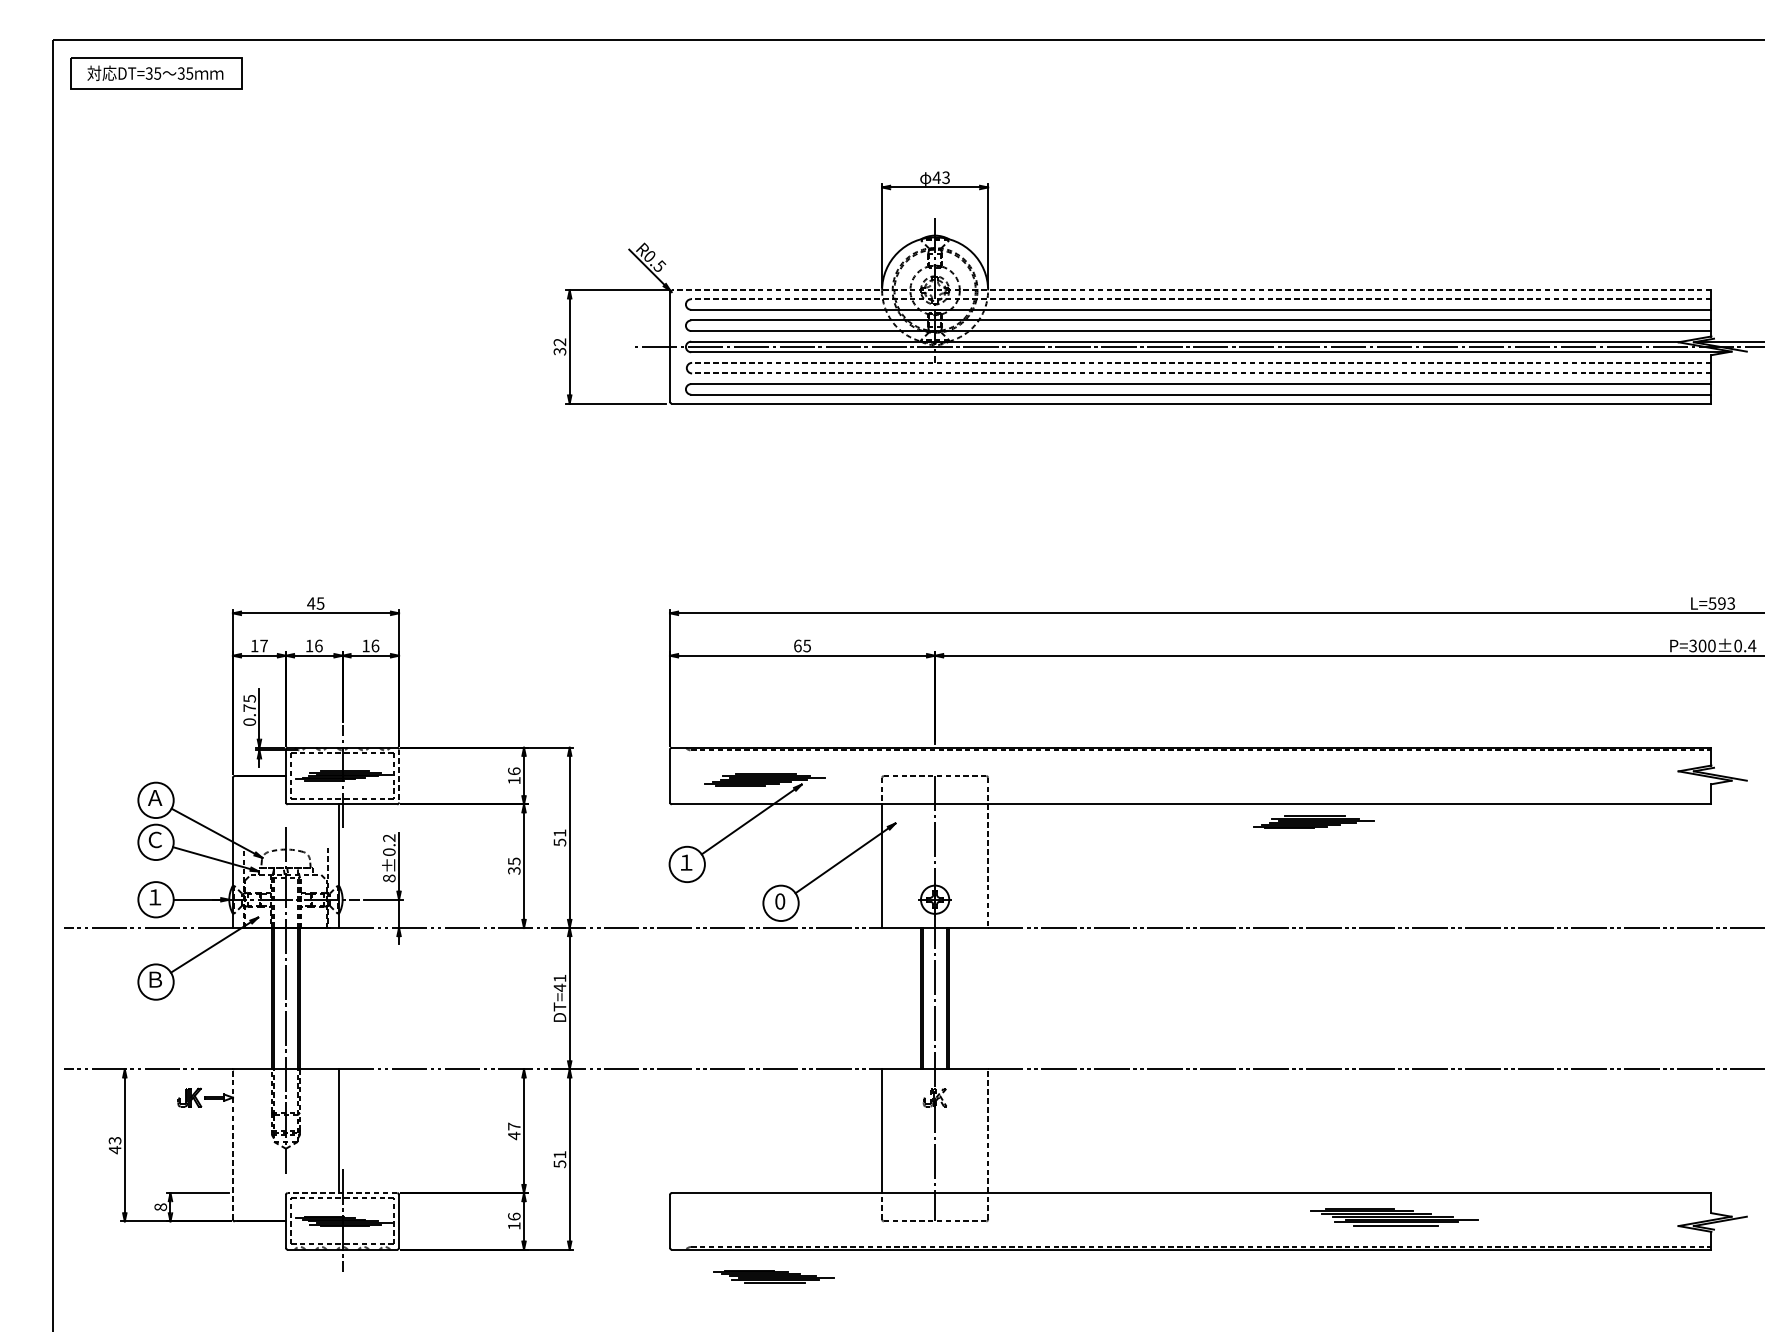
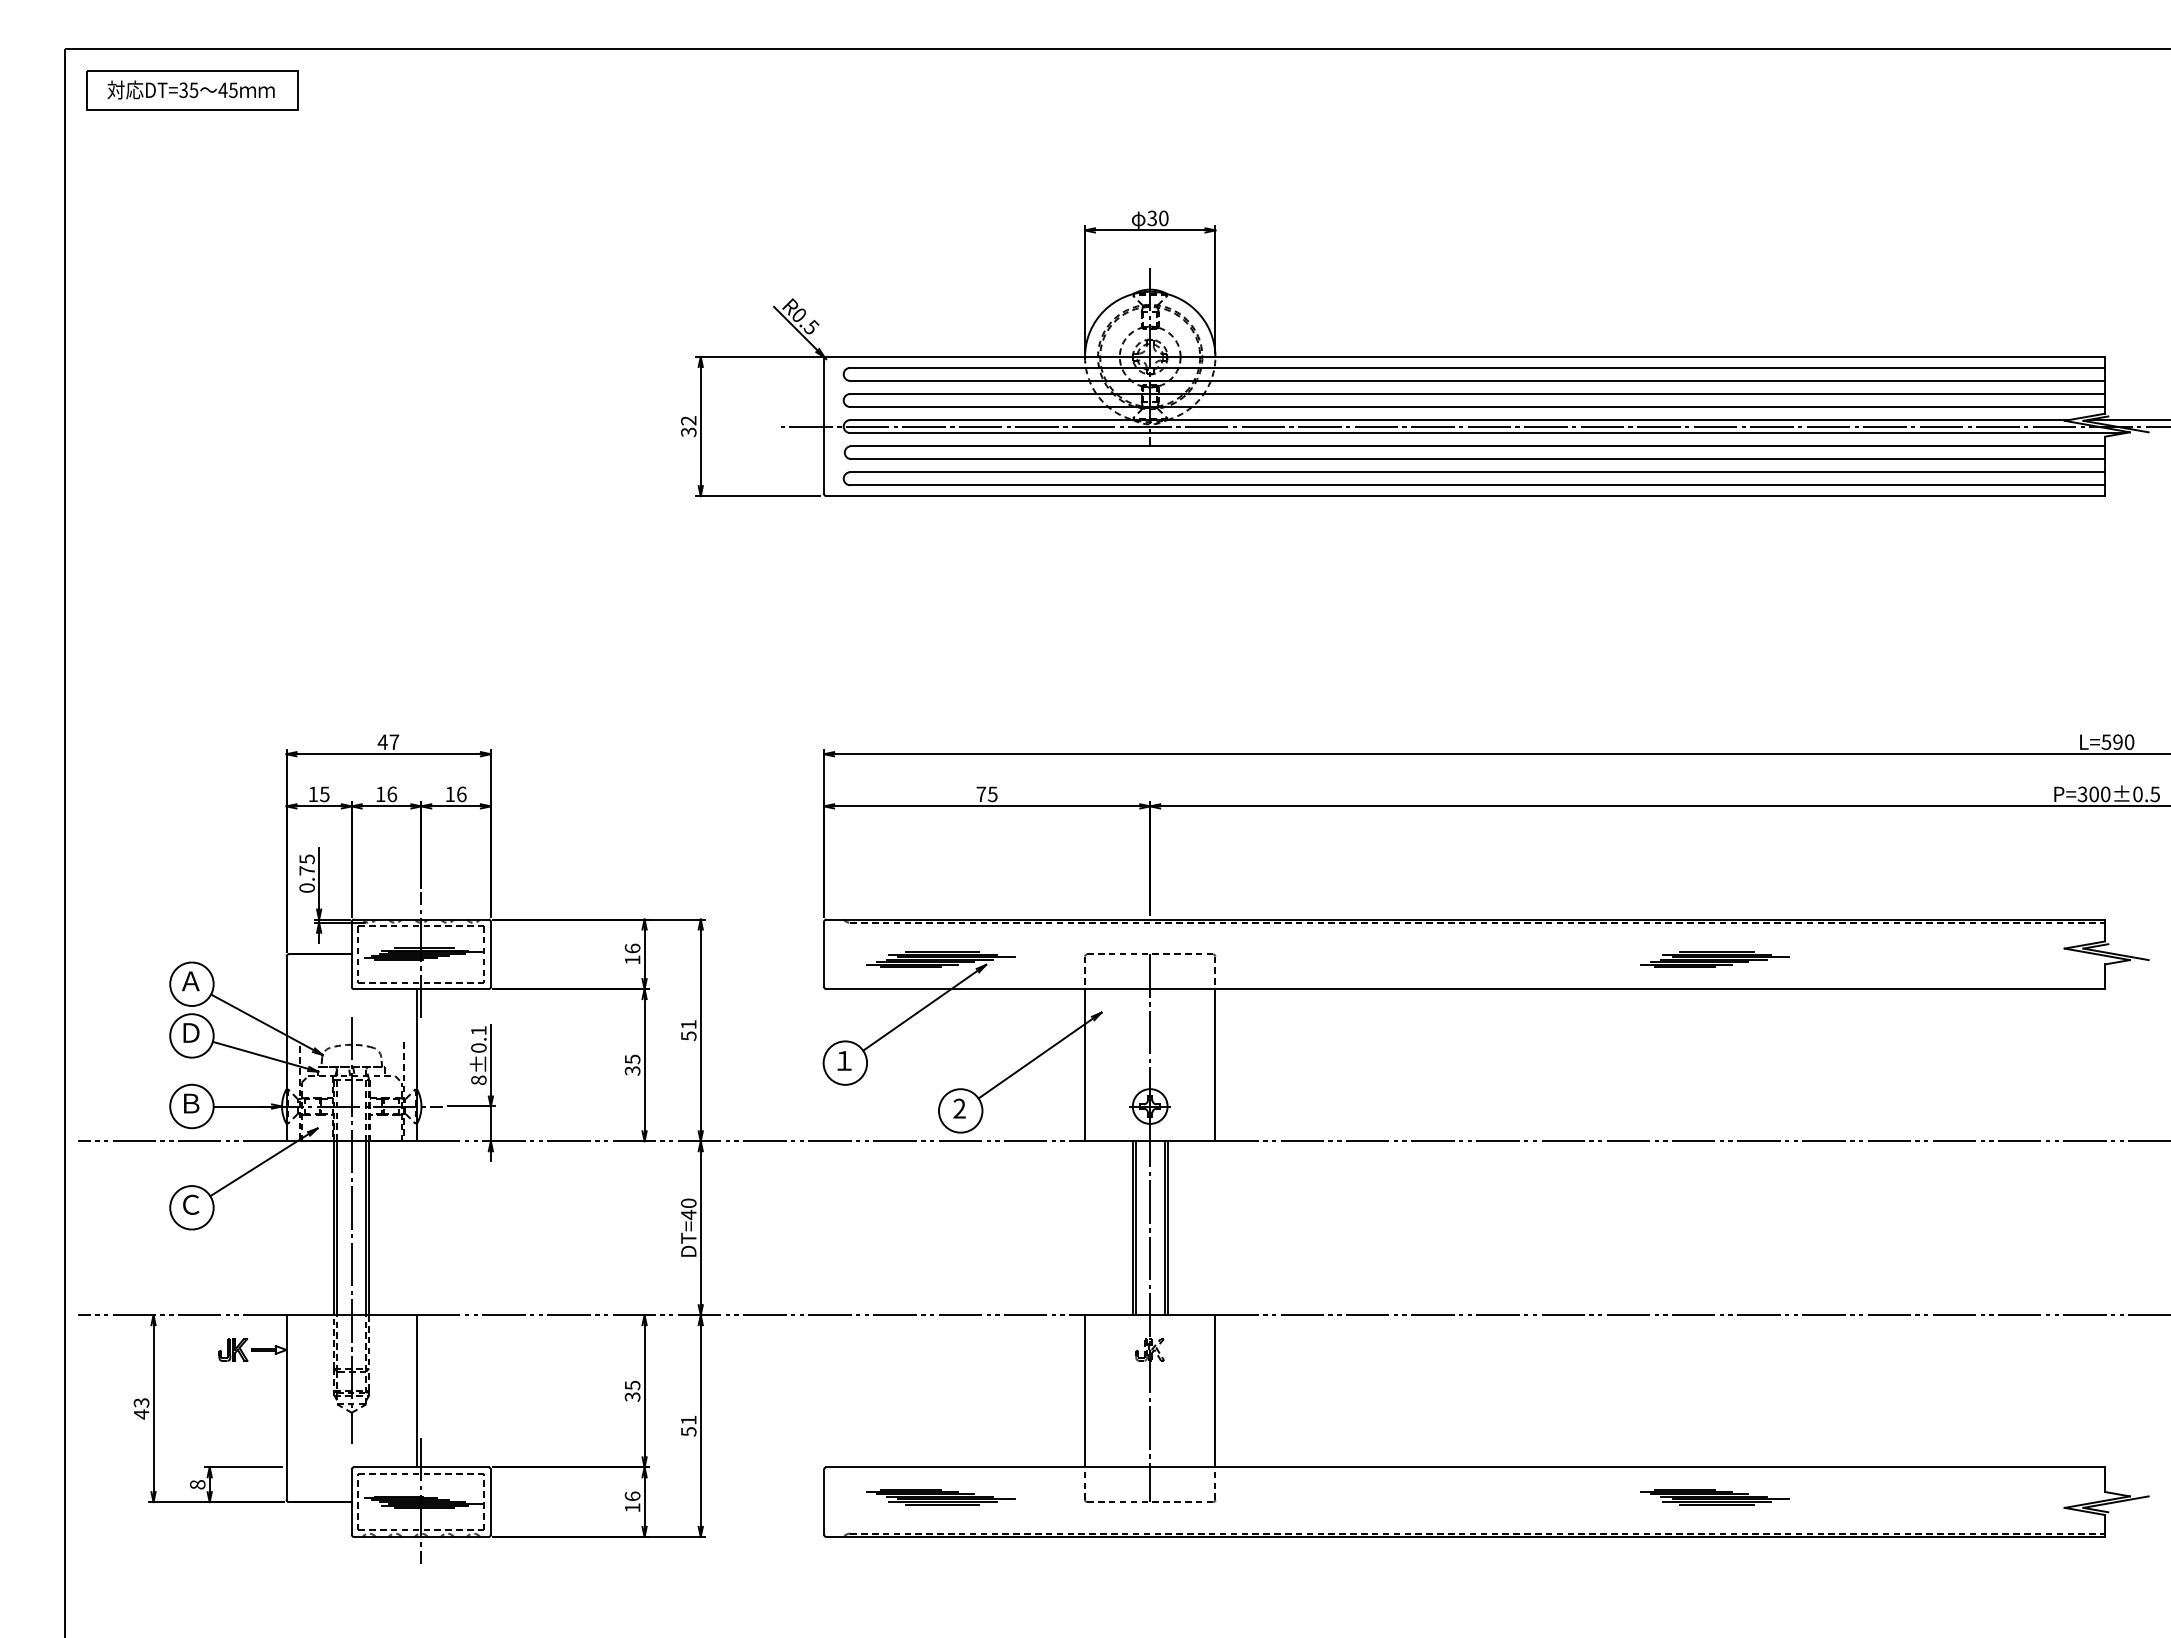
text: (180, 73) -> (222, 90), 35 -> 45
text: (941, 177) -> (1157, 218), 43 -> 30
line: (1191, 290) -> (1465, 357), dashed -> solid
line: (1201, 298) -> (1477, 367), dashed -> solid
line: (1202, 363) -> (1478, 446), dashed -> solid
line: (1202, 373) -> (1478, 459), dashed -> solid
text: (1731, 602) -> (2129, 741), L=593 -> L=590
text: (320, 603) -> (394, 742), 45 -> 47
text: (263, 646) -> (324, 794), 17 -> 15
text: (797, 646) -> (981, 794), 65 -> 75
text: (1752, 646) -> (2155, 794), P=300±0.4 -> P=300±0.5
line: (398, 776) -> (490, 954), dashed -> solid
part: (1313, 822) -> (1714, 959), moved
text: (389, 837) -> (478, 1030), 8±0.2 -> 8±0.1
text: (155, 839) -> (191, 1032), Ｃ -> Ｄ
line: (988, 866) -> (1215, 1065), dashed -> solid
text: (155, 897) -> (191, 1103), １ -> Ｂ
text: (780, 901) -> (959, 1108), 0 -> 2
text: (559, 977) -> (688, 1202), DT=41 -> DT=40
text: (155, 979) -> (191, 1204), Ｂ -> Ｃ
line: (988, 1130) -> (1215, 1390), dashed -> solid
text: (514, 1131) -> (632, 1391), 47 -> 35
line: (232, 1144) -> (286, 1407), dashed -> solid
line: (341, 1193) -> (420, 1467), dashed -> solid
part: (1393, 1217) -> (1714, 1497), size x0.71
part: (773, 1276) -> (940, 1497), moved

